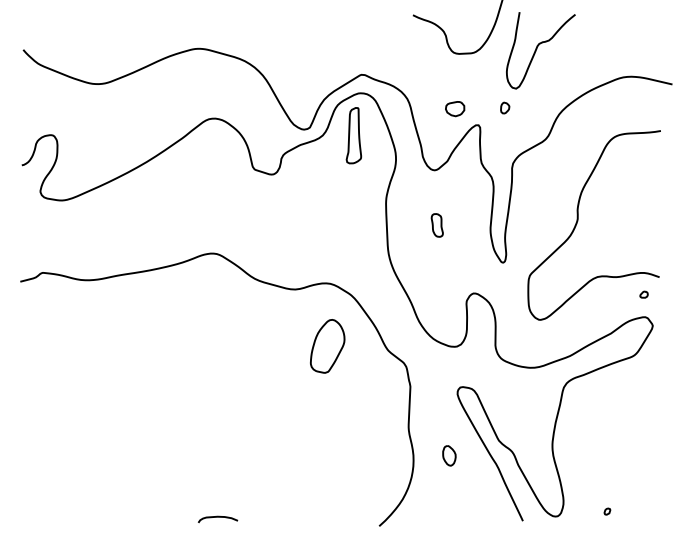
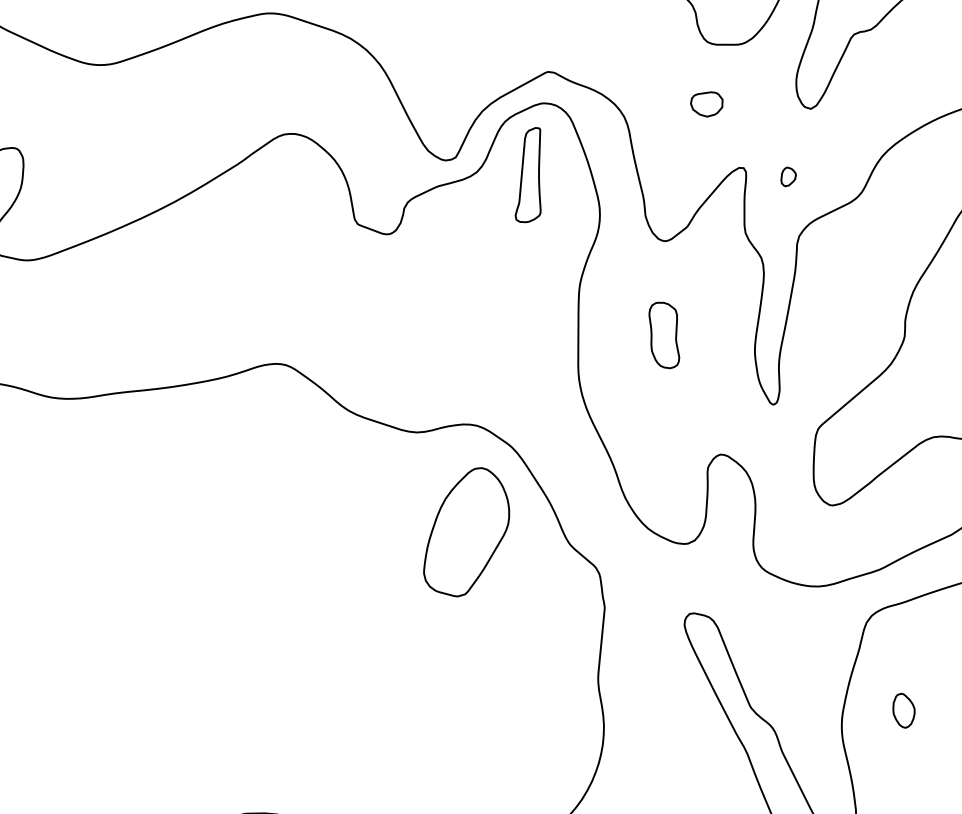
part: (505, 107) -> (789, 175), moved
part: (455, 109) -> (707, 105), moved
part: (437, 225) -> (664, 335), size x1.67
part: (327, 346) -> (466, 532), size x1.43
part: (449, 455) -> (904, 710), moved

